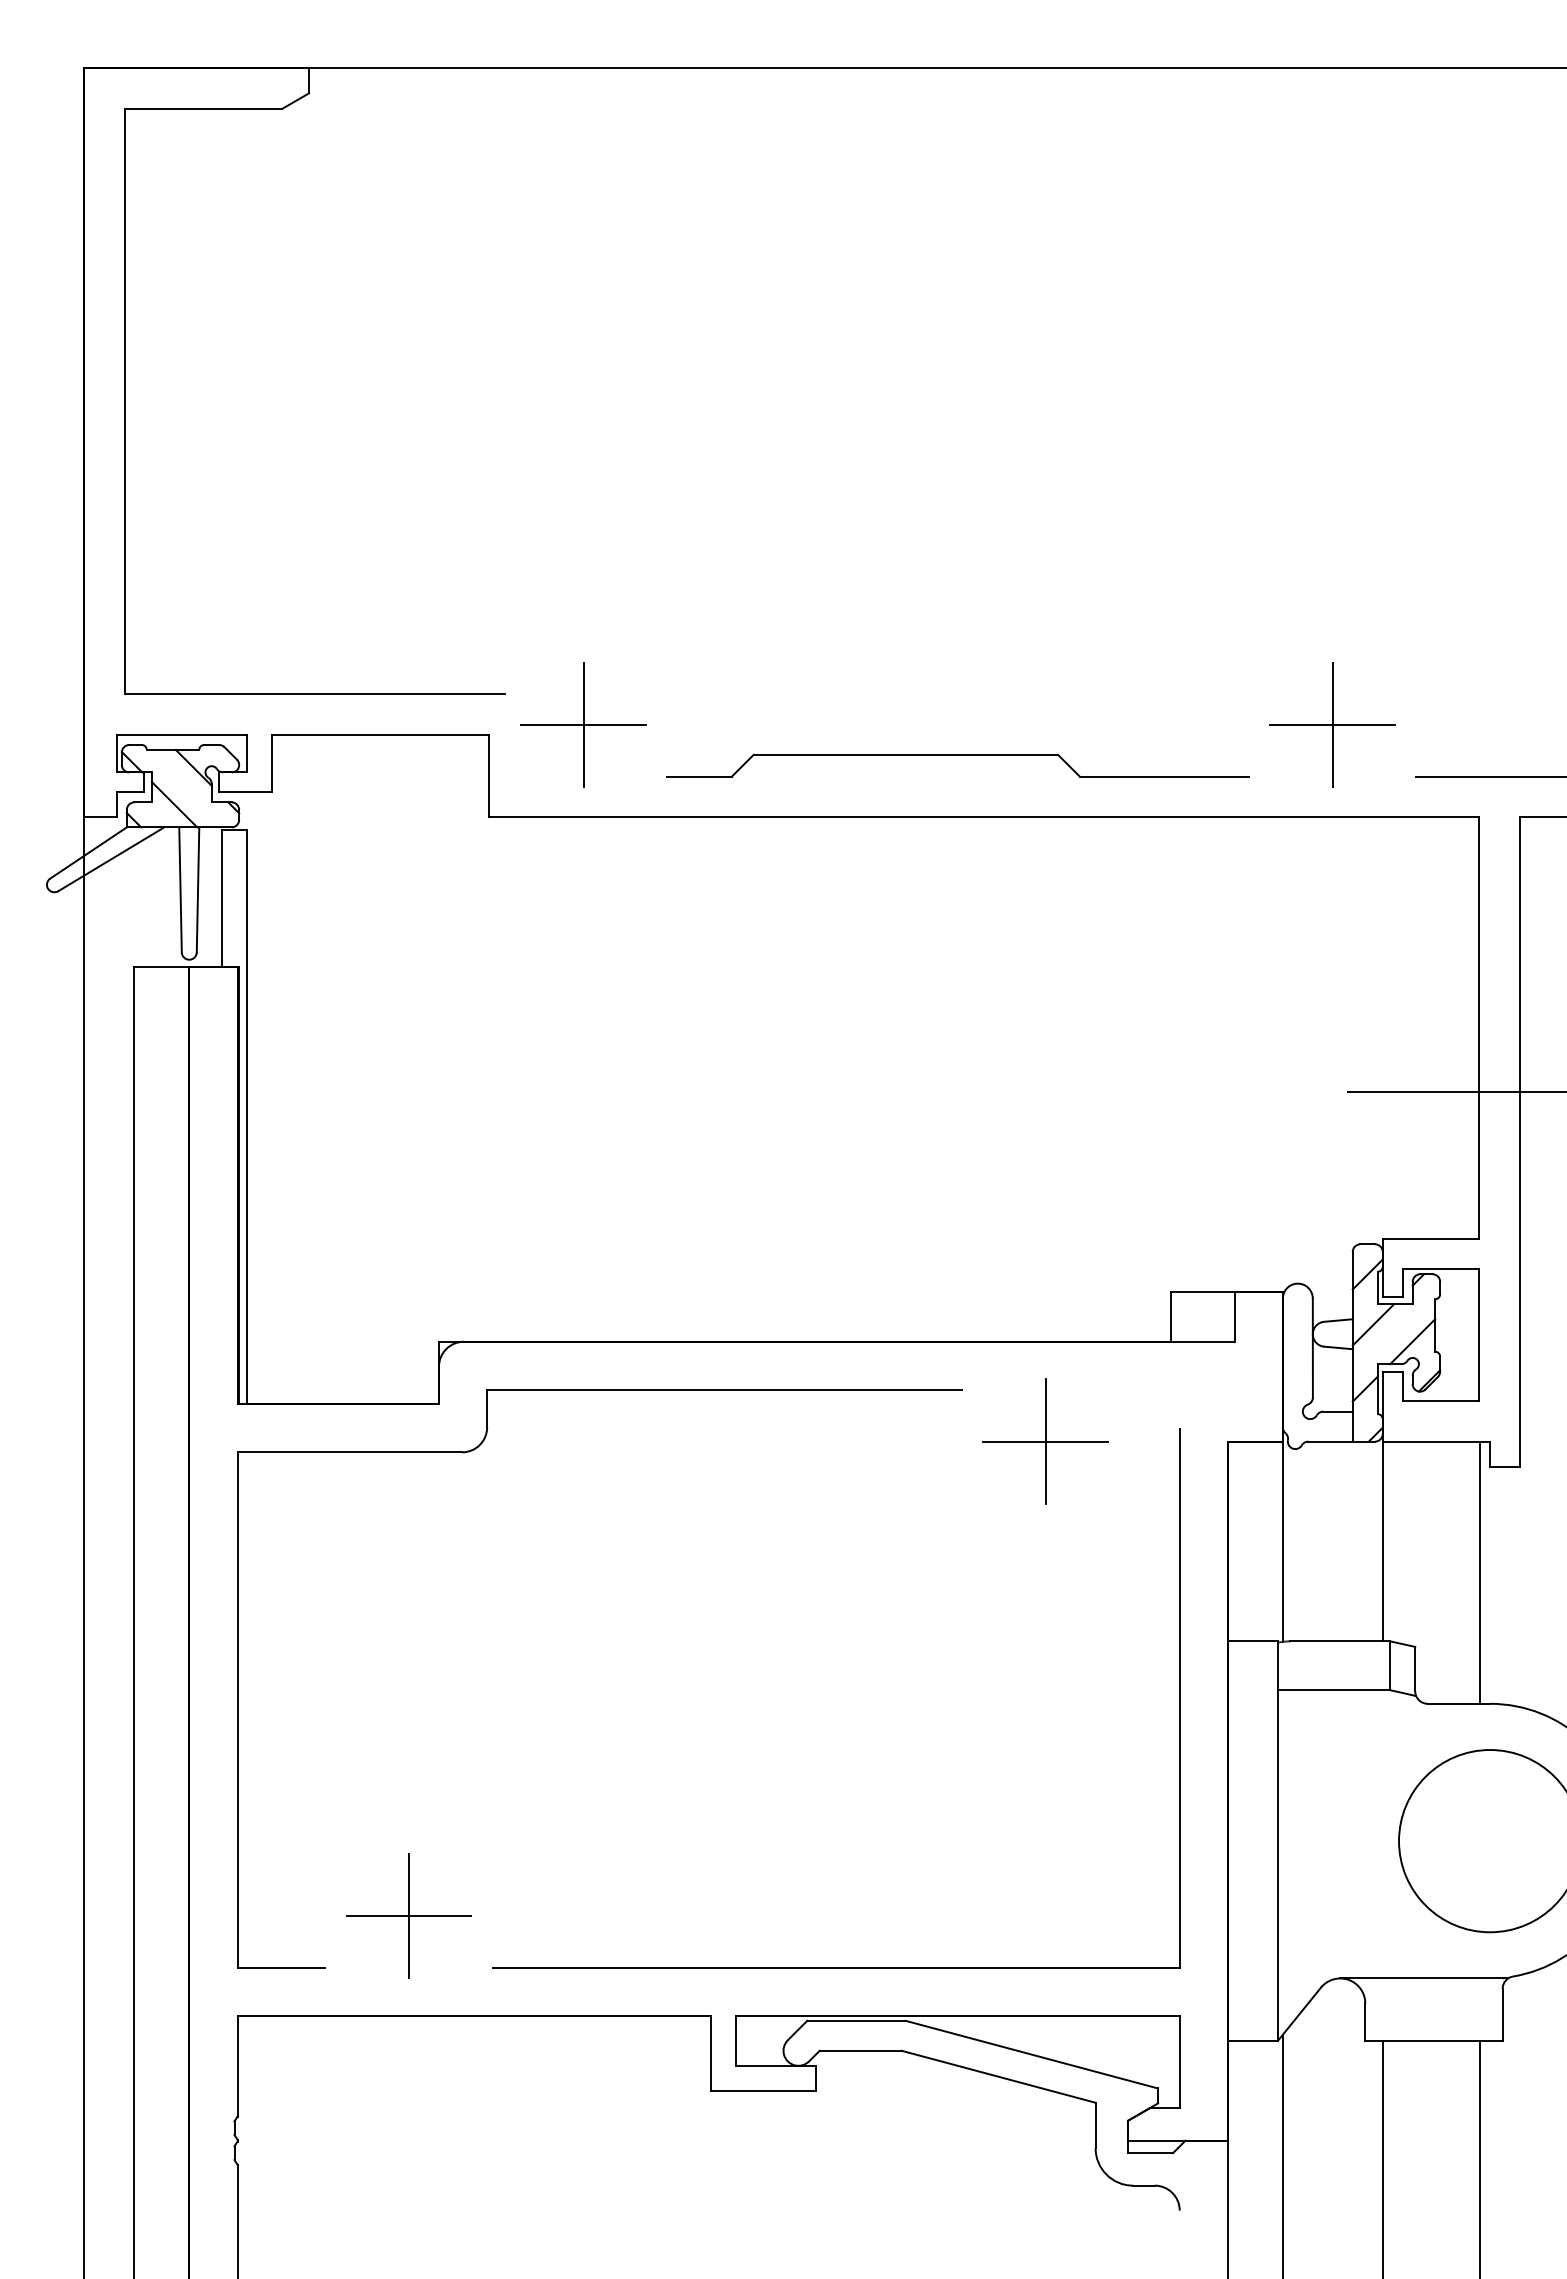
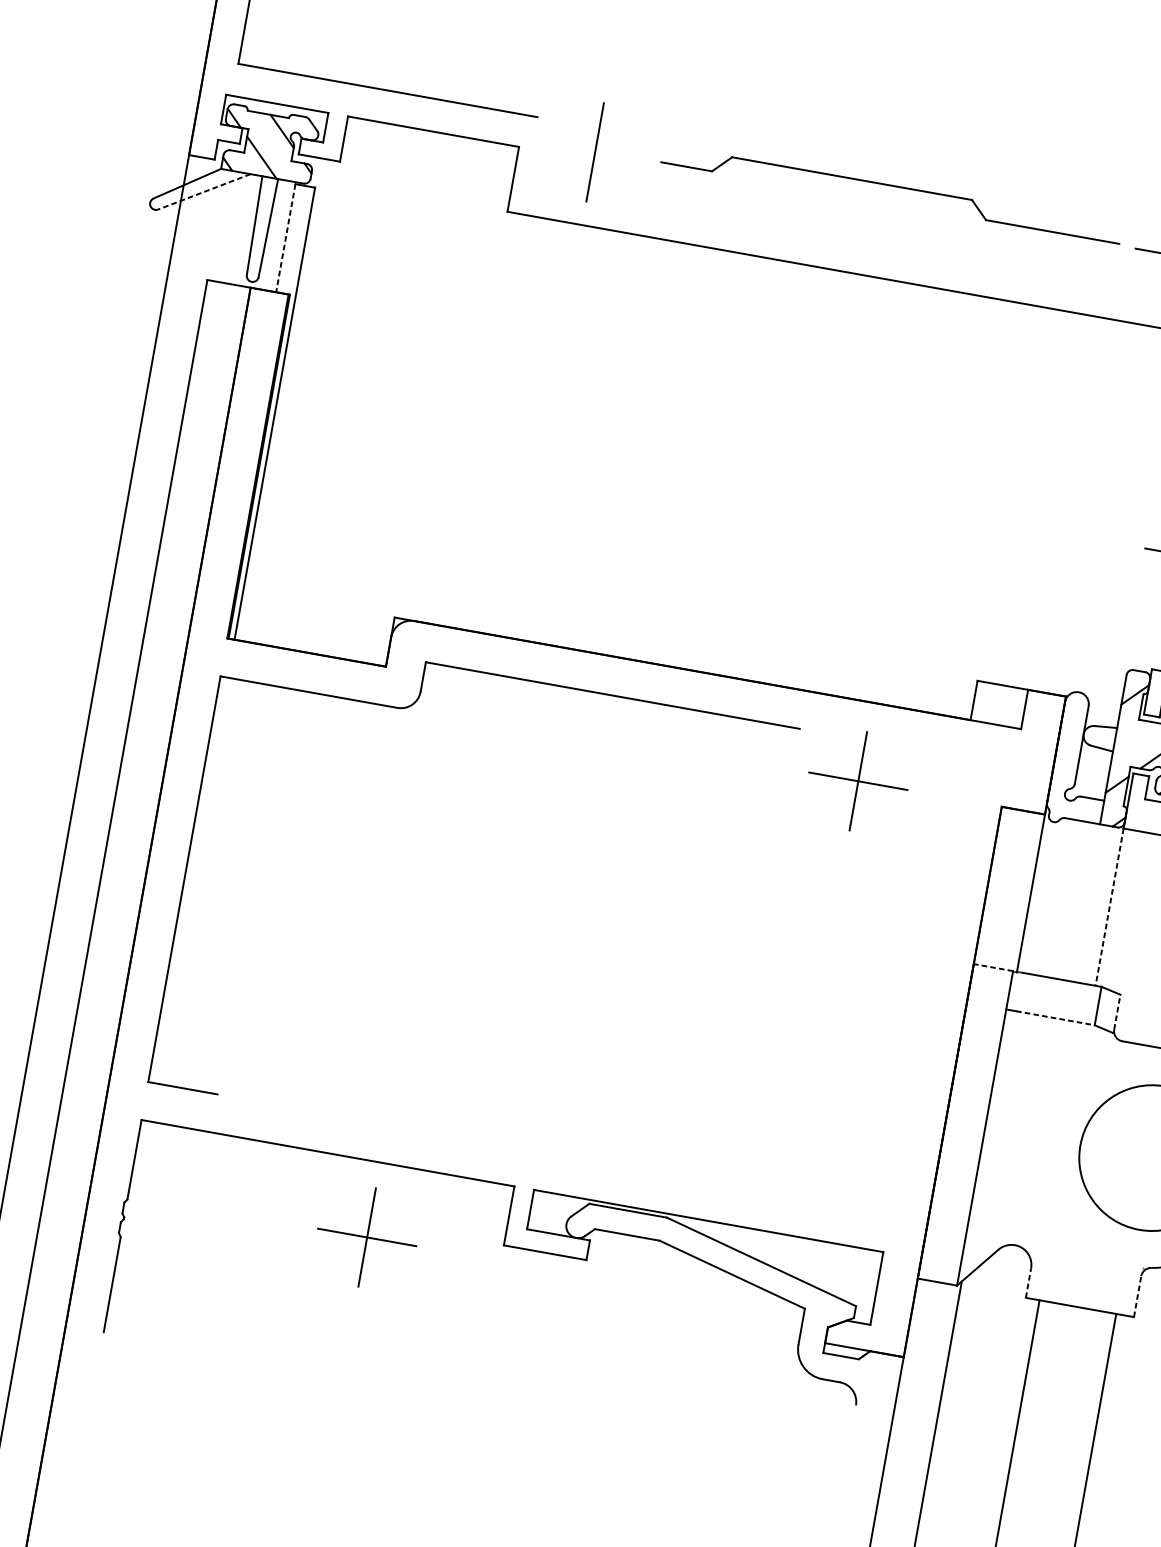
line: (583, 725) -> (594, 152), removed
part: (957, 755) -> (892, 186), moved
line: (111, 859) -> (204, 192), solid -> dashed
line: (221, 898) -> (285, 238), solid -> dashed
line: (1373, 1324) -> (1132, 735), removed
line: (1382, 1541) -> (1109, 907), solid -> dashed
line: (1252, 1641) -> (993, 967), solid -> dashed
line: (1415, 1668) -> (1117, 1011), solid -> dashed
line: (1340, 1690) -> (1055, 1018), solid -> dashed
part: (408, 1915) -> (366, 1236), moved
part: (836, 1967) -> (619, 1165), removed
line: (1424, 1978) -> (1081, 1257), removed
line: (1502, 2014) -> (1137, 1296), solid -> dashed
line: (1365, 2022) -> (1028, 1283), solid -> dashed

